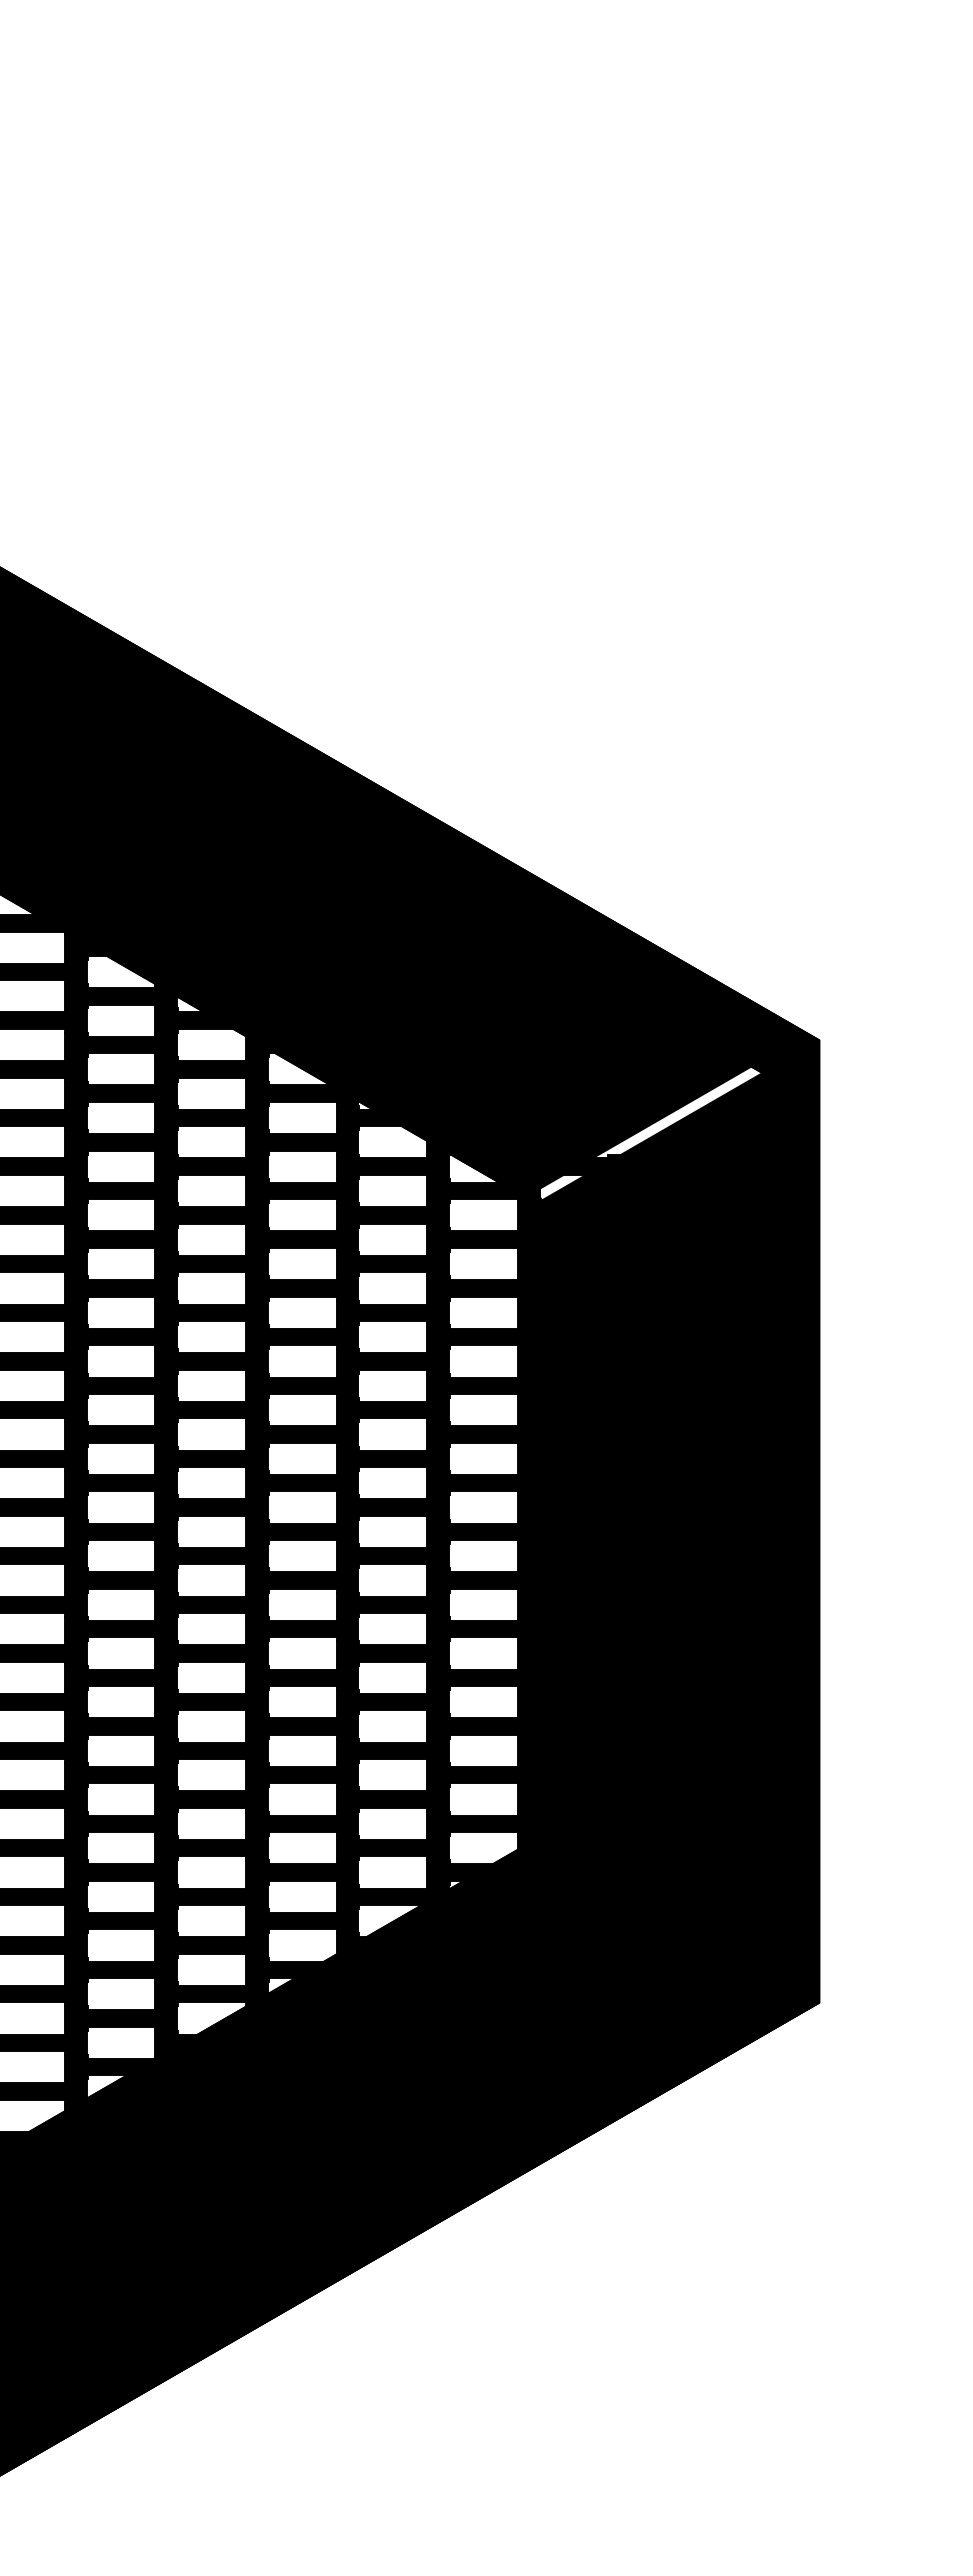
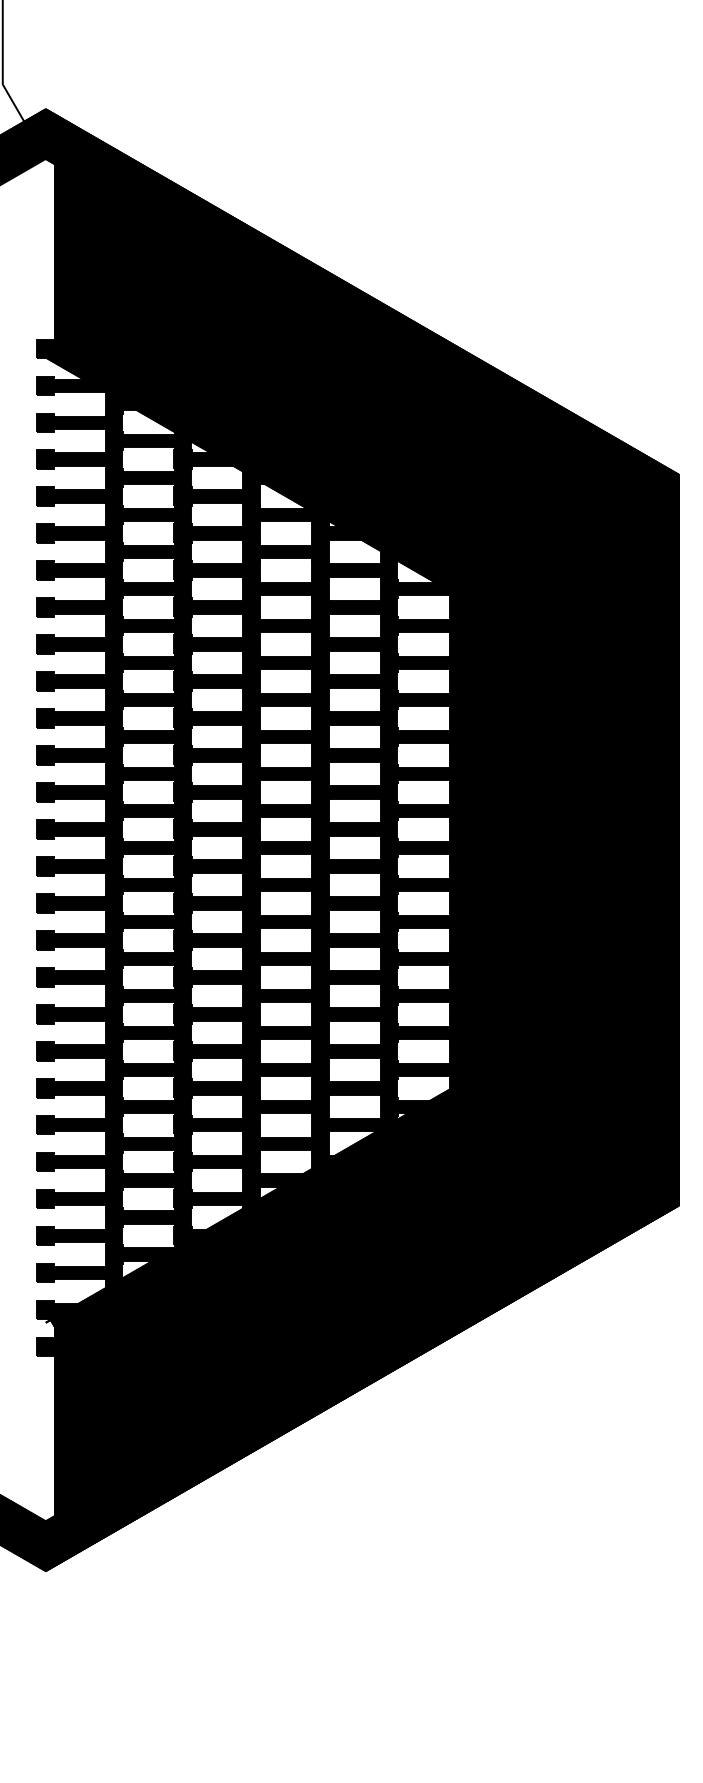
fill: (669, 1120) -> (564, 535), added

